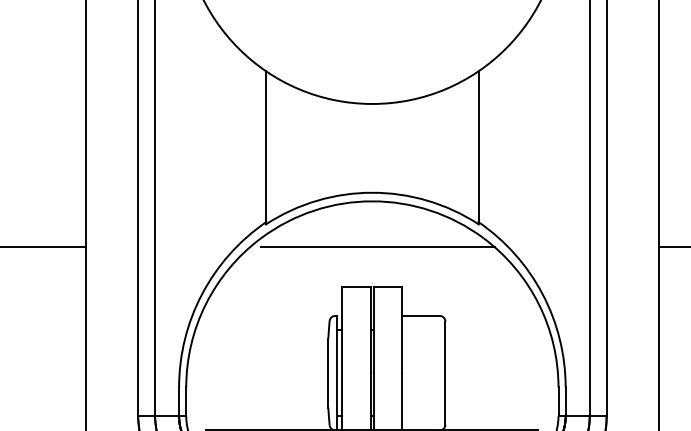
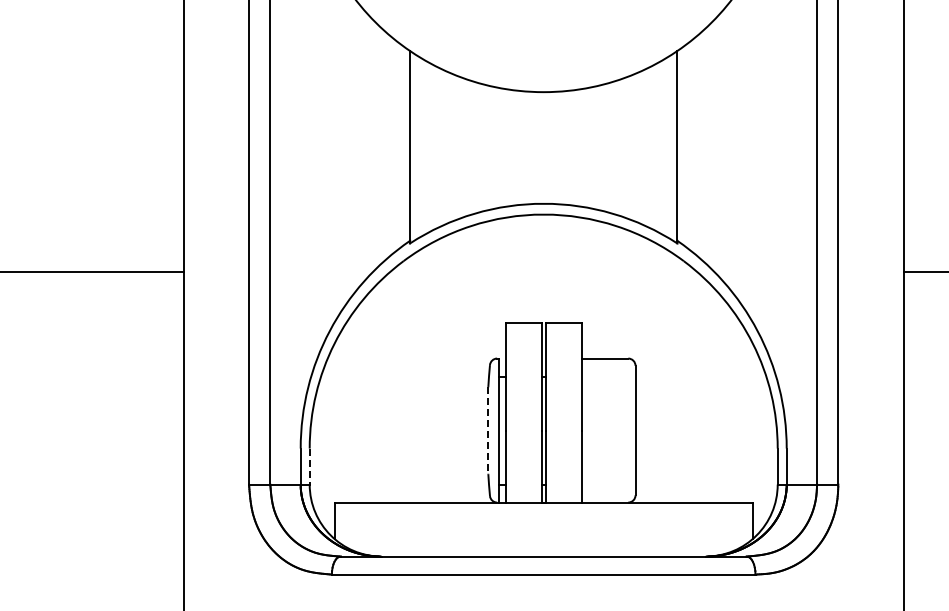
line: (377, 247) -> (550, 272), removed
line: (328, 373) -> (488, 431), solid -> dashed
line: (186, 402) -> (309, 467), solid -> dashed

